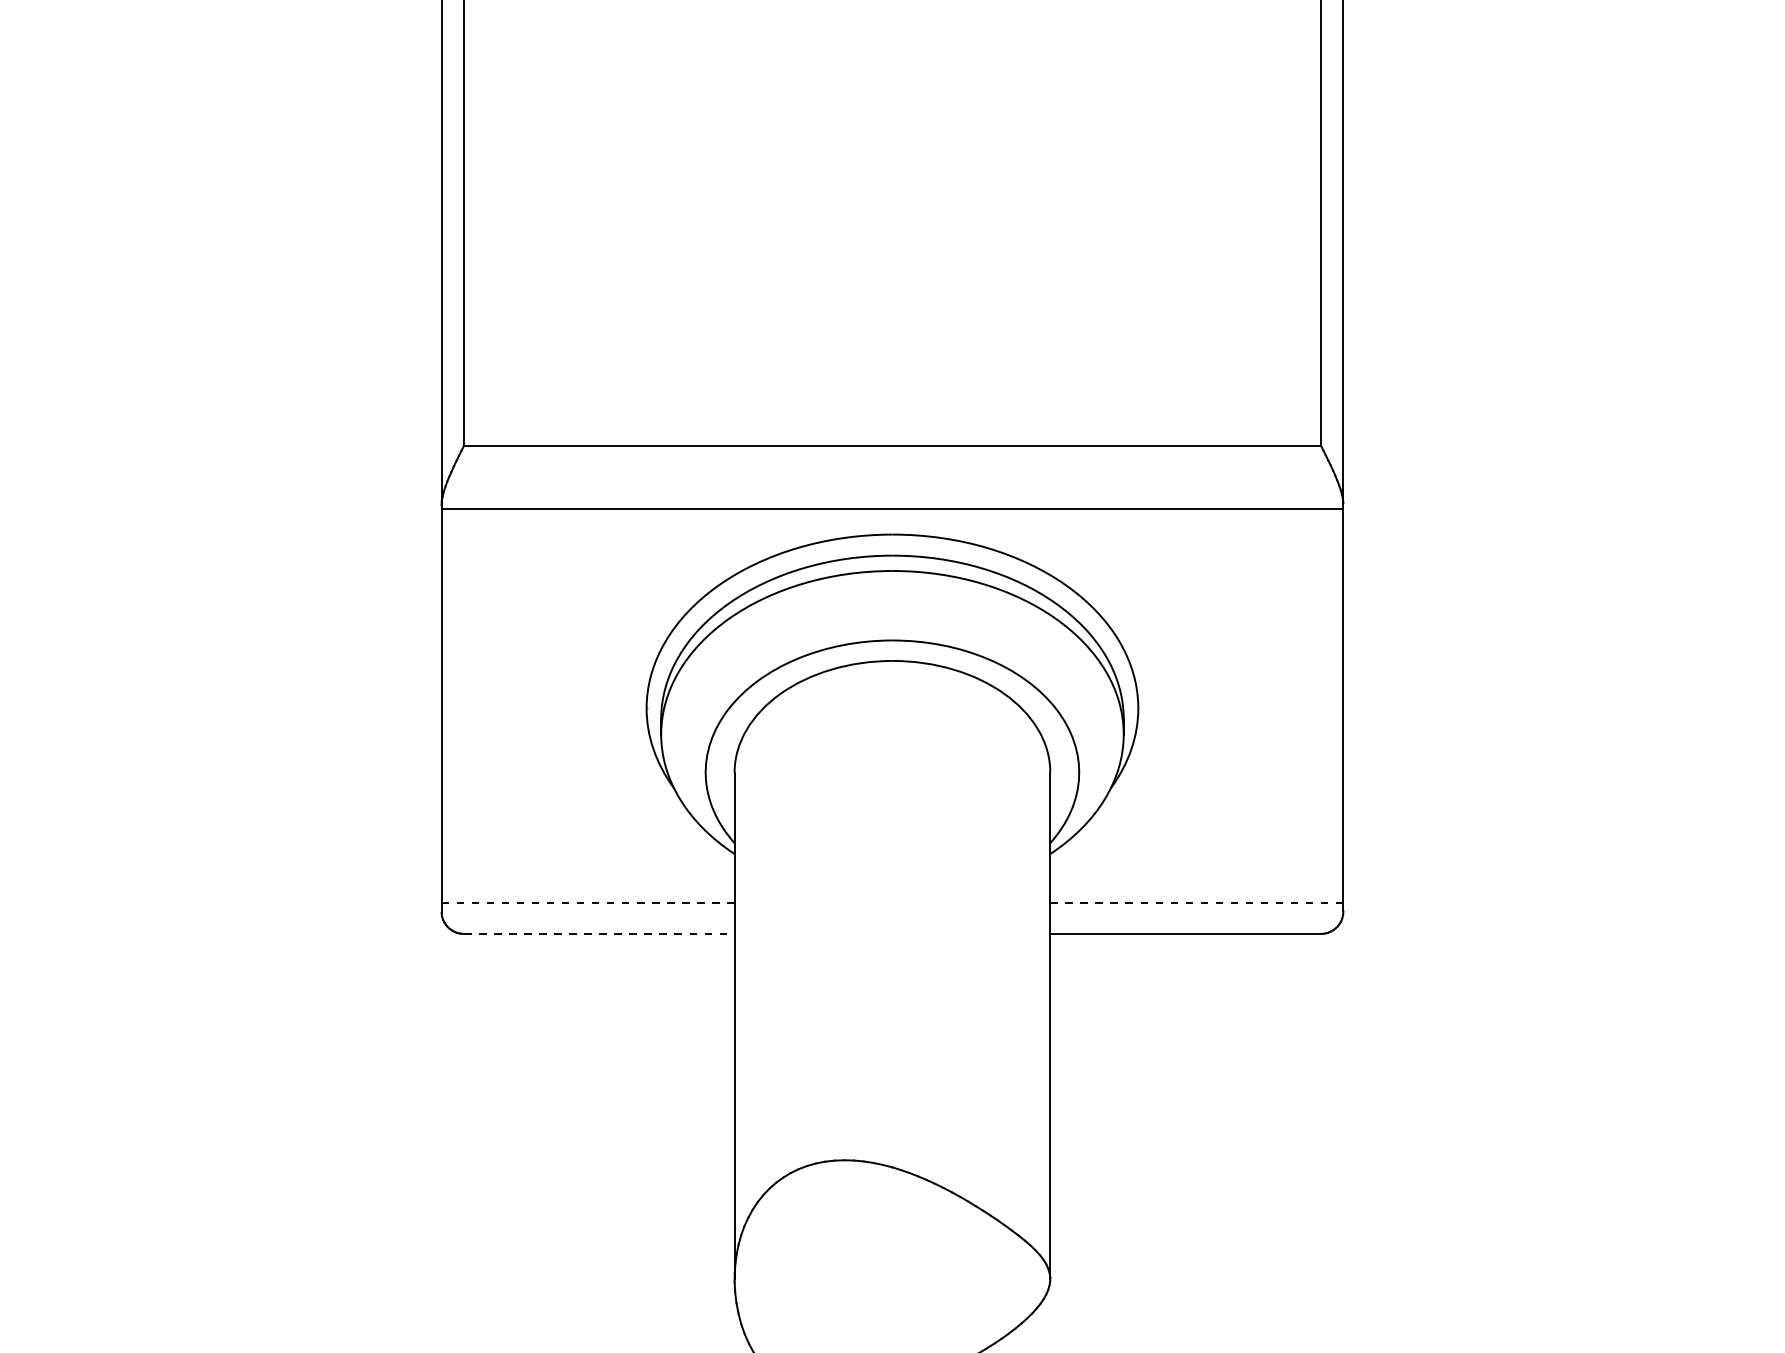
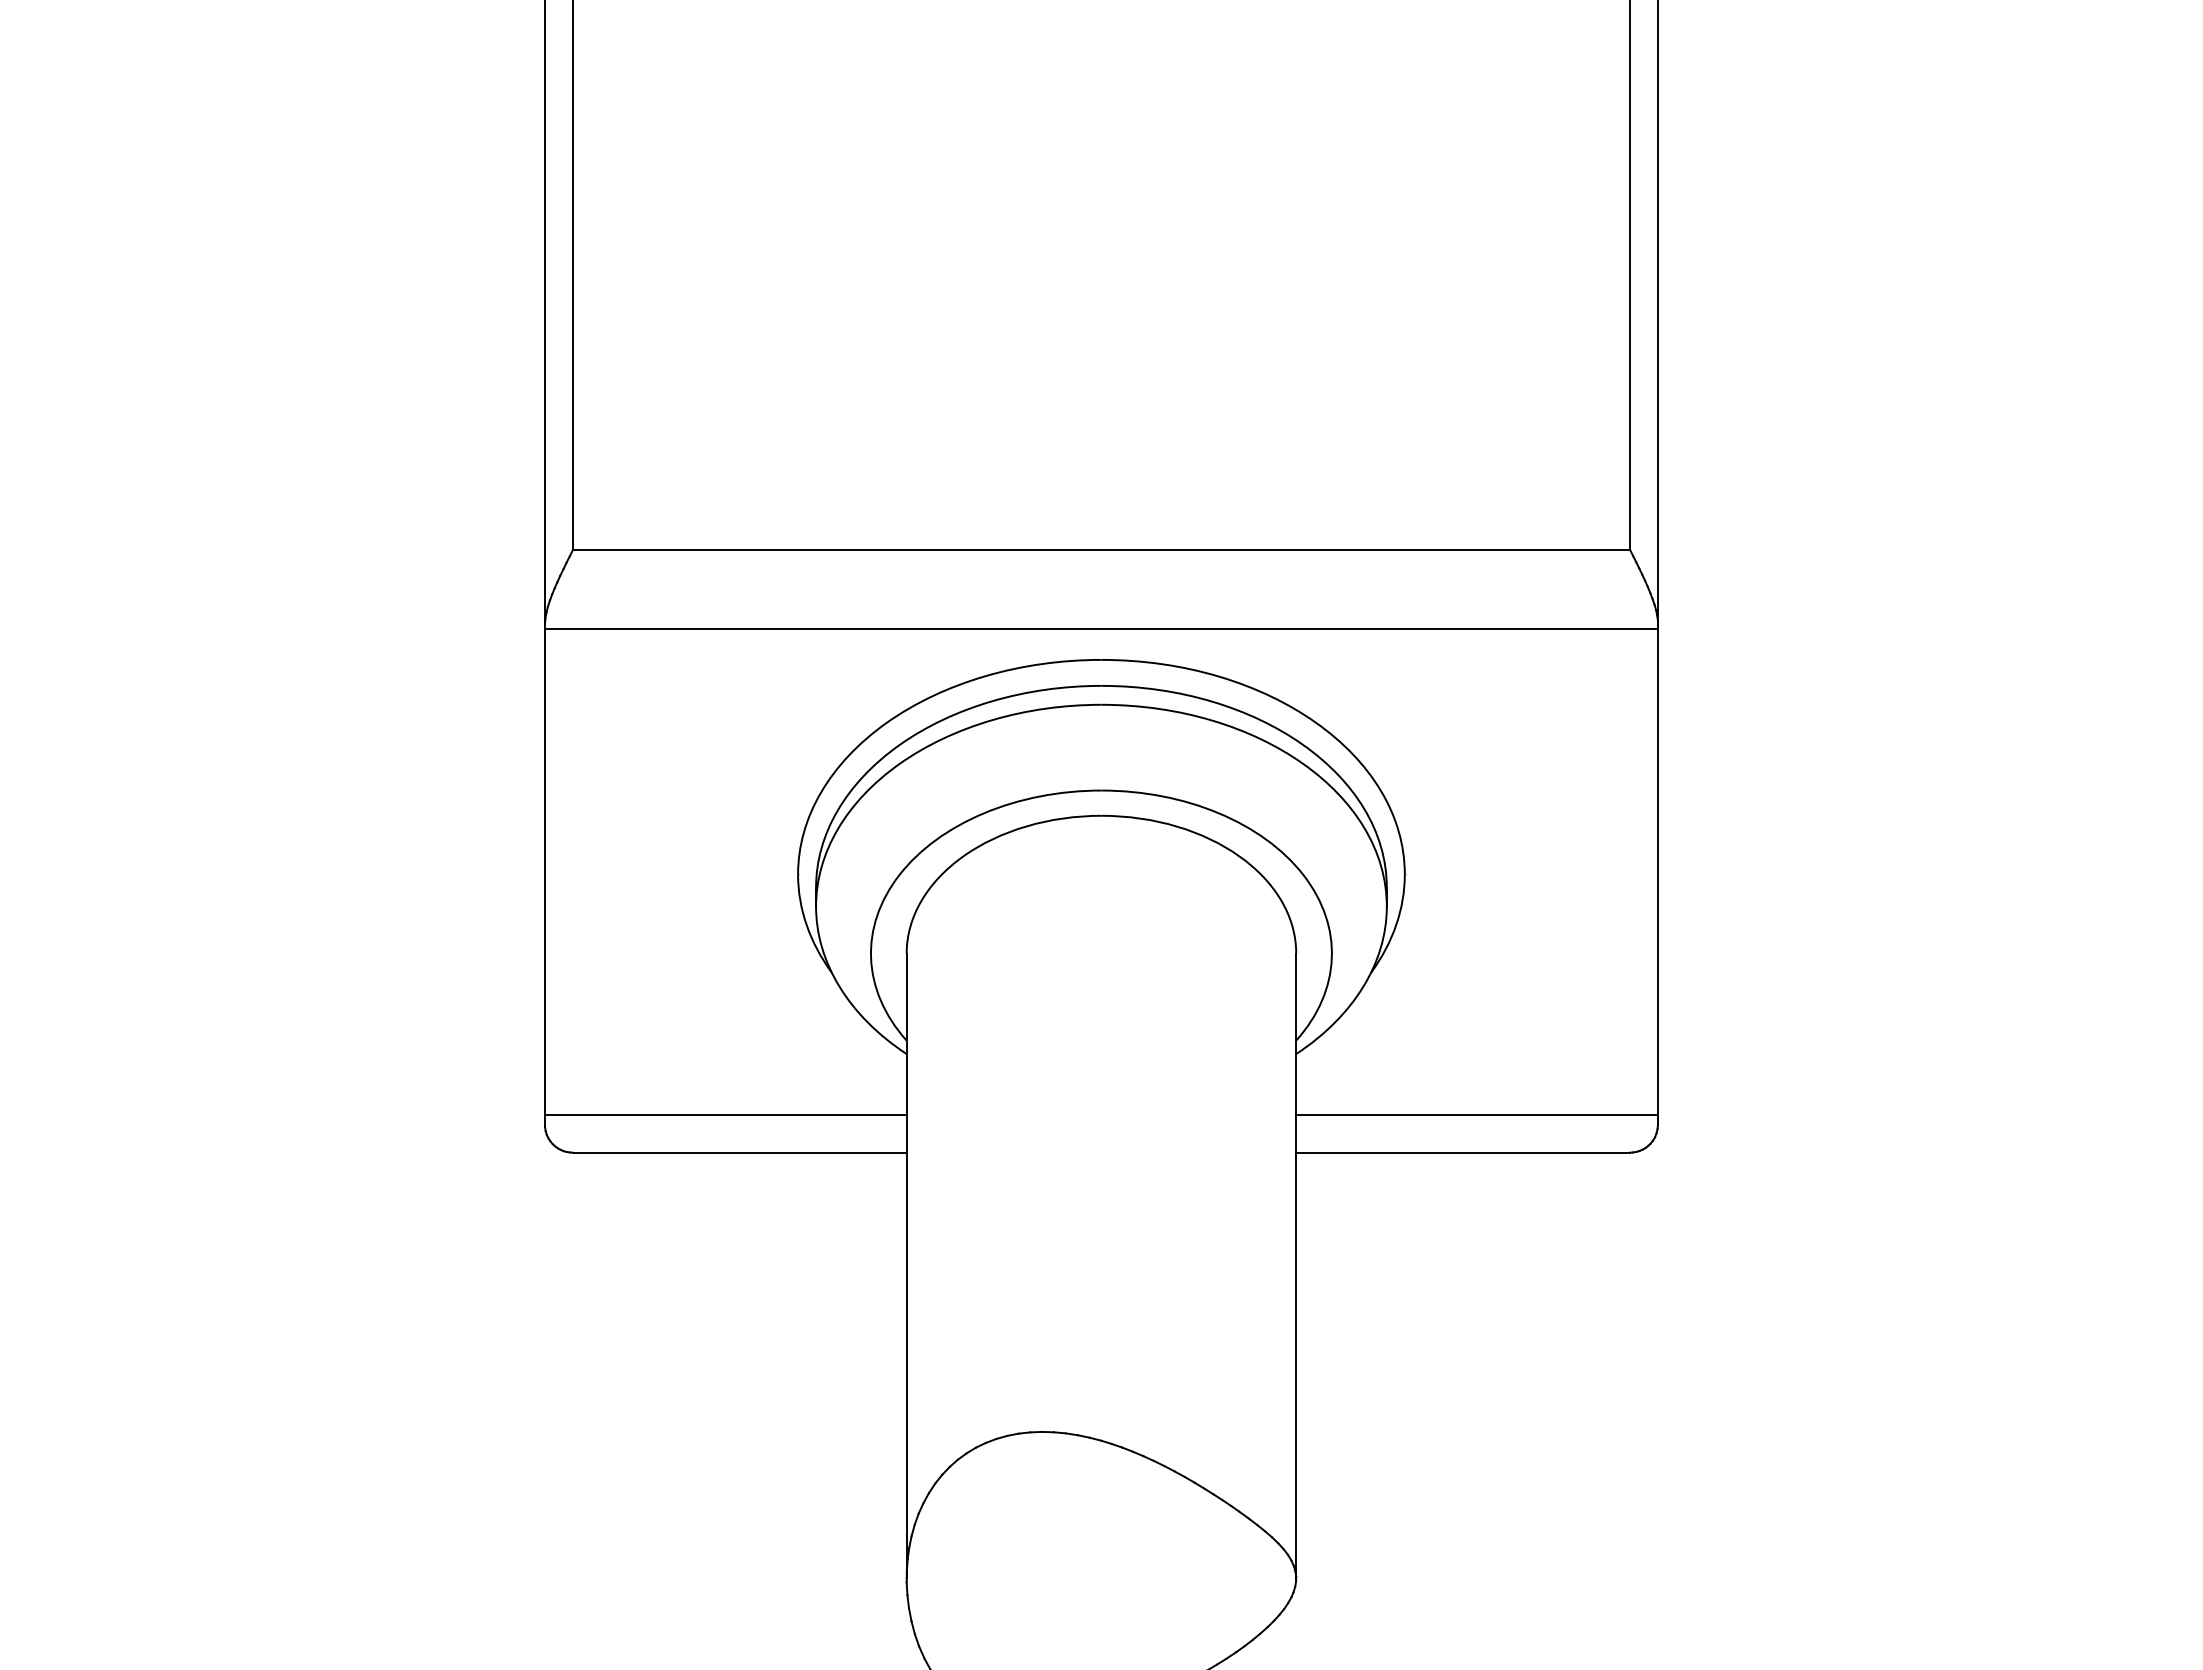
line: (587, 903) -> (725, 1114), dashed -> solid
line: (1197, 903) -> (1477, 1114), dashed -> solid
line: (599, 933) -> (739, 1152), dashed -> solid

